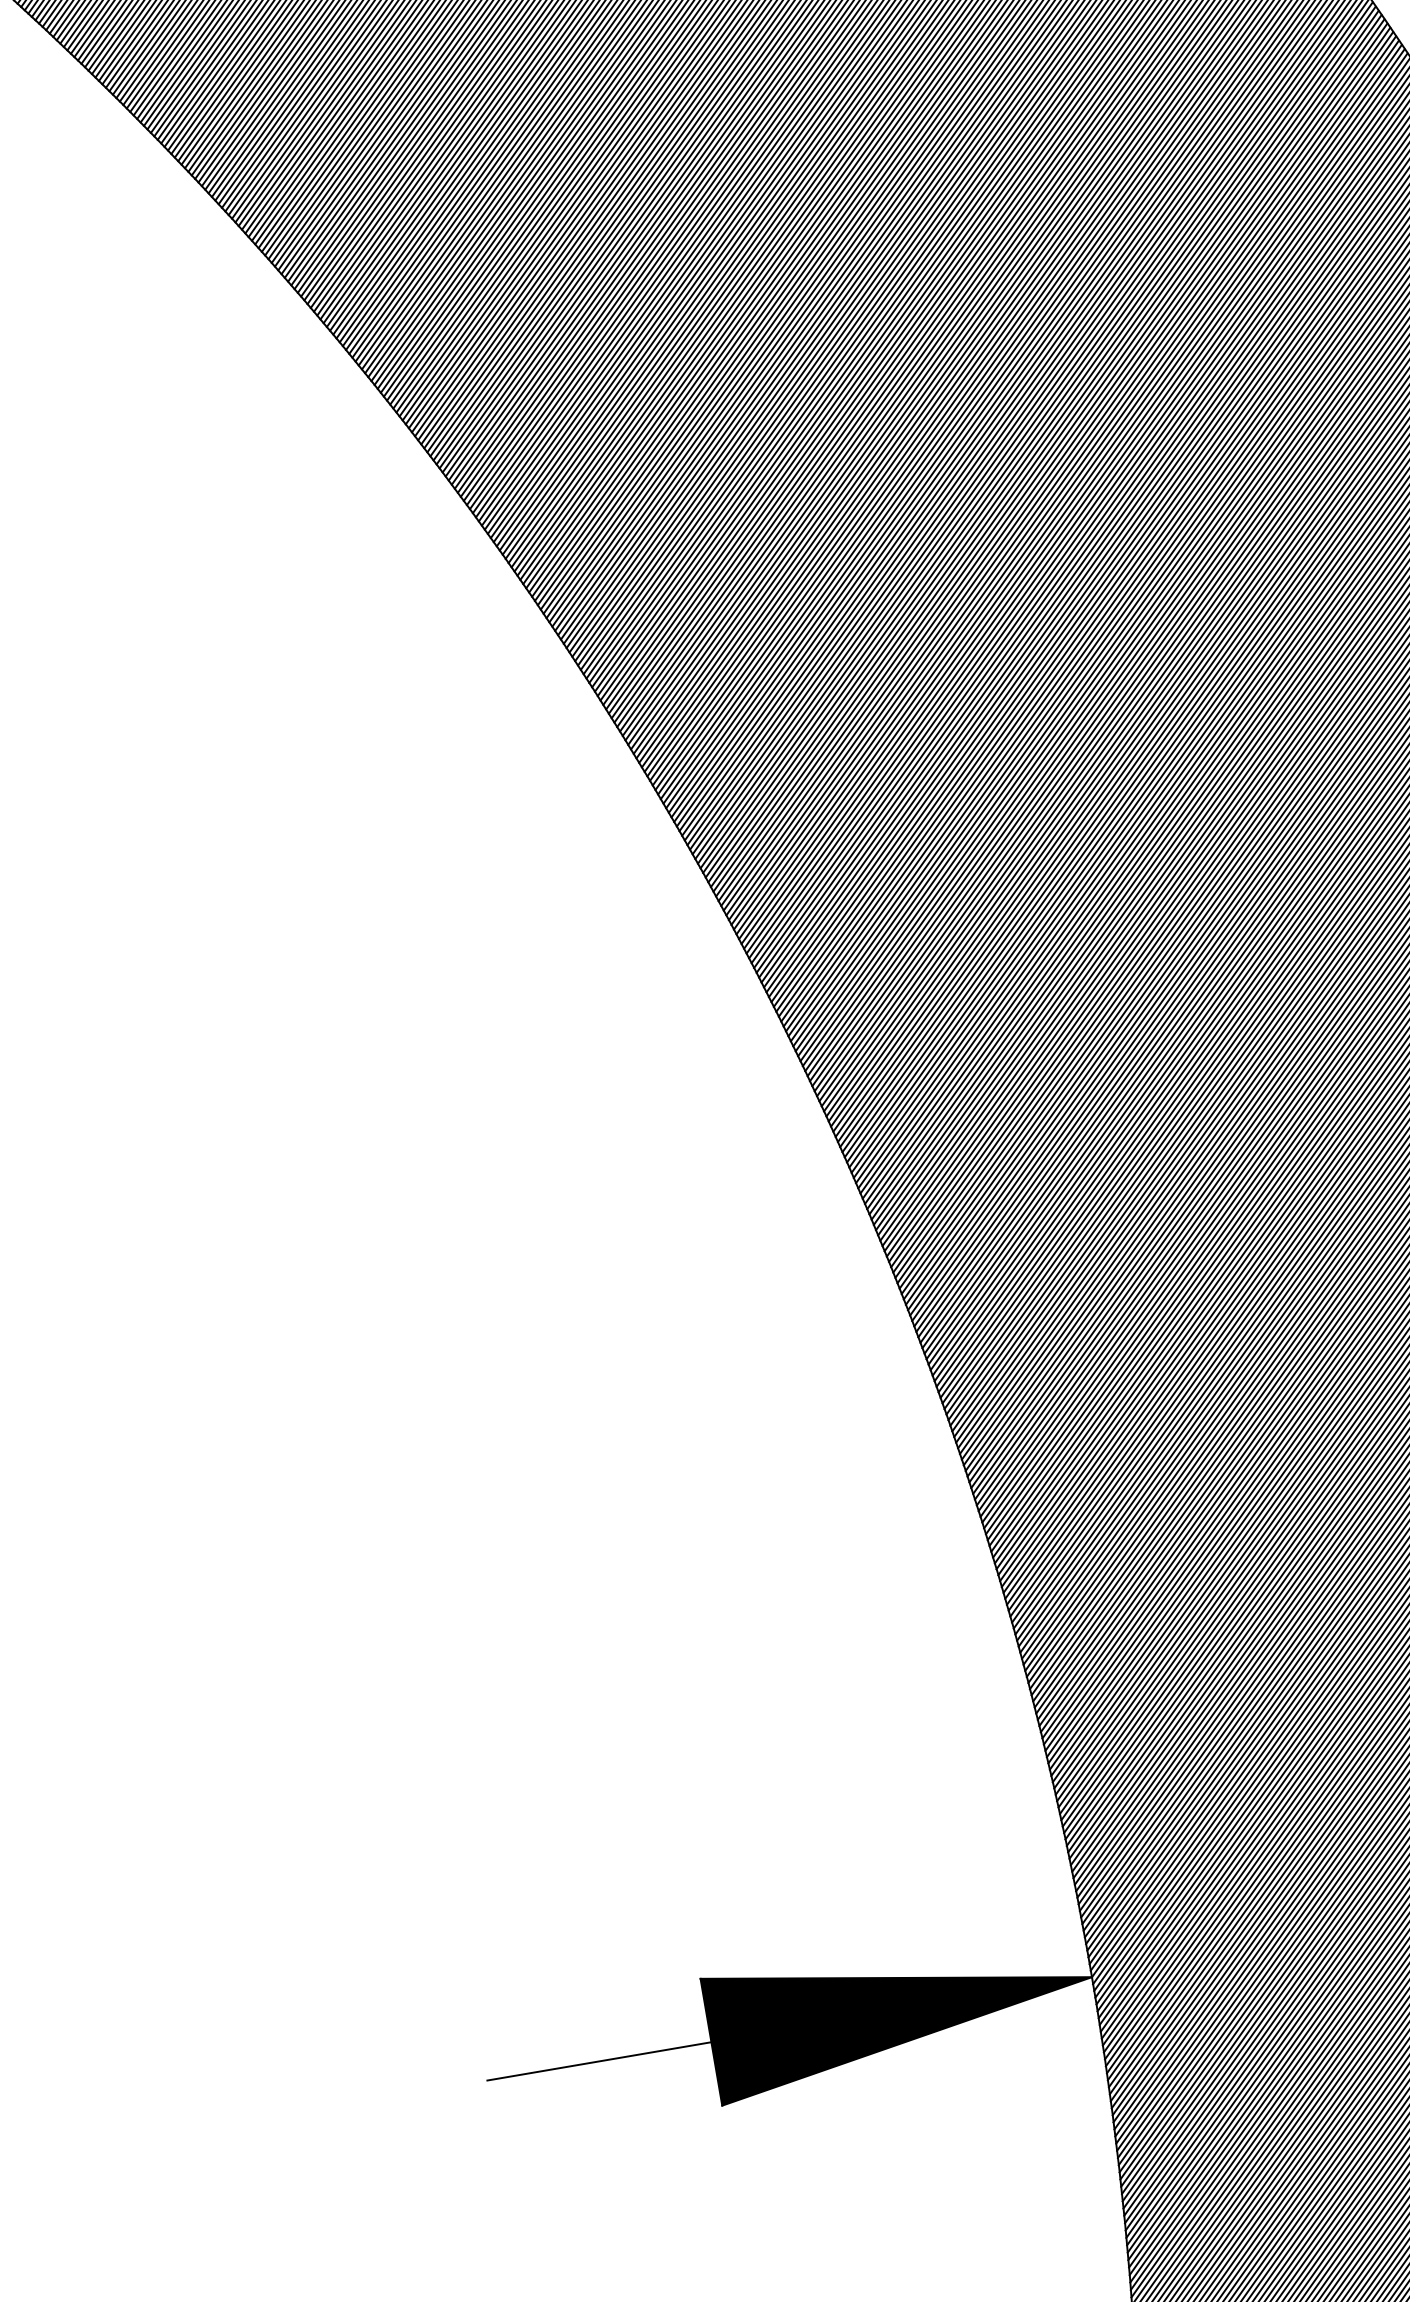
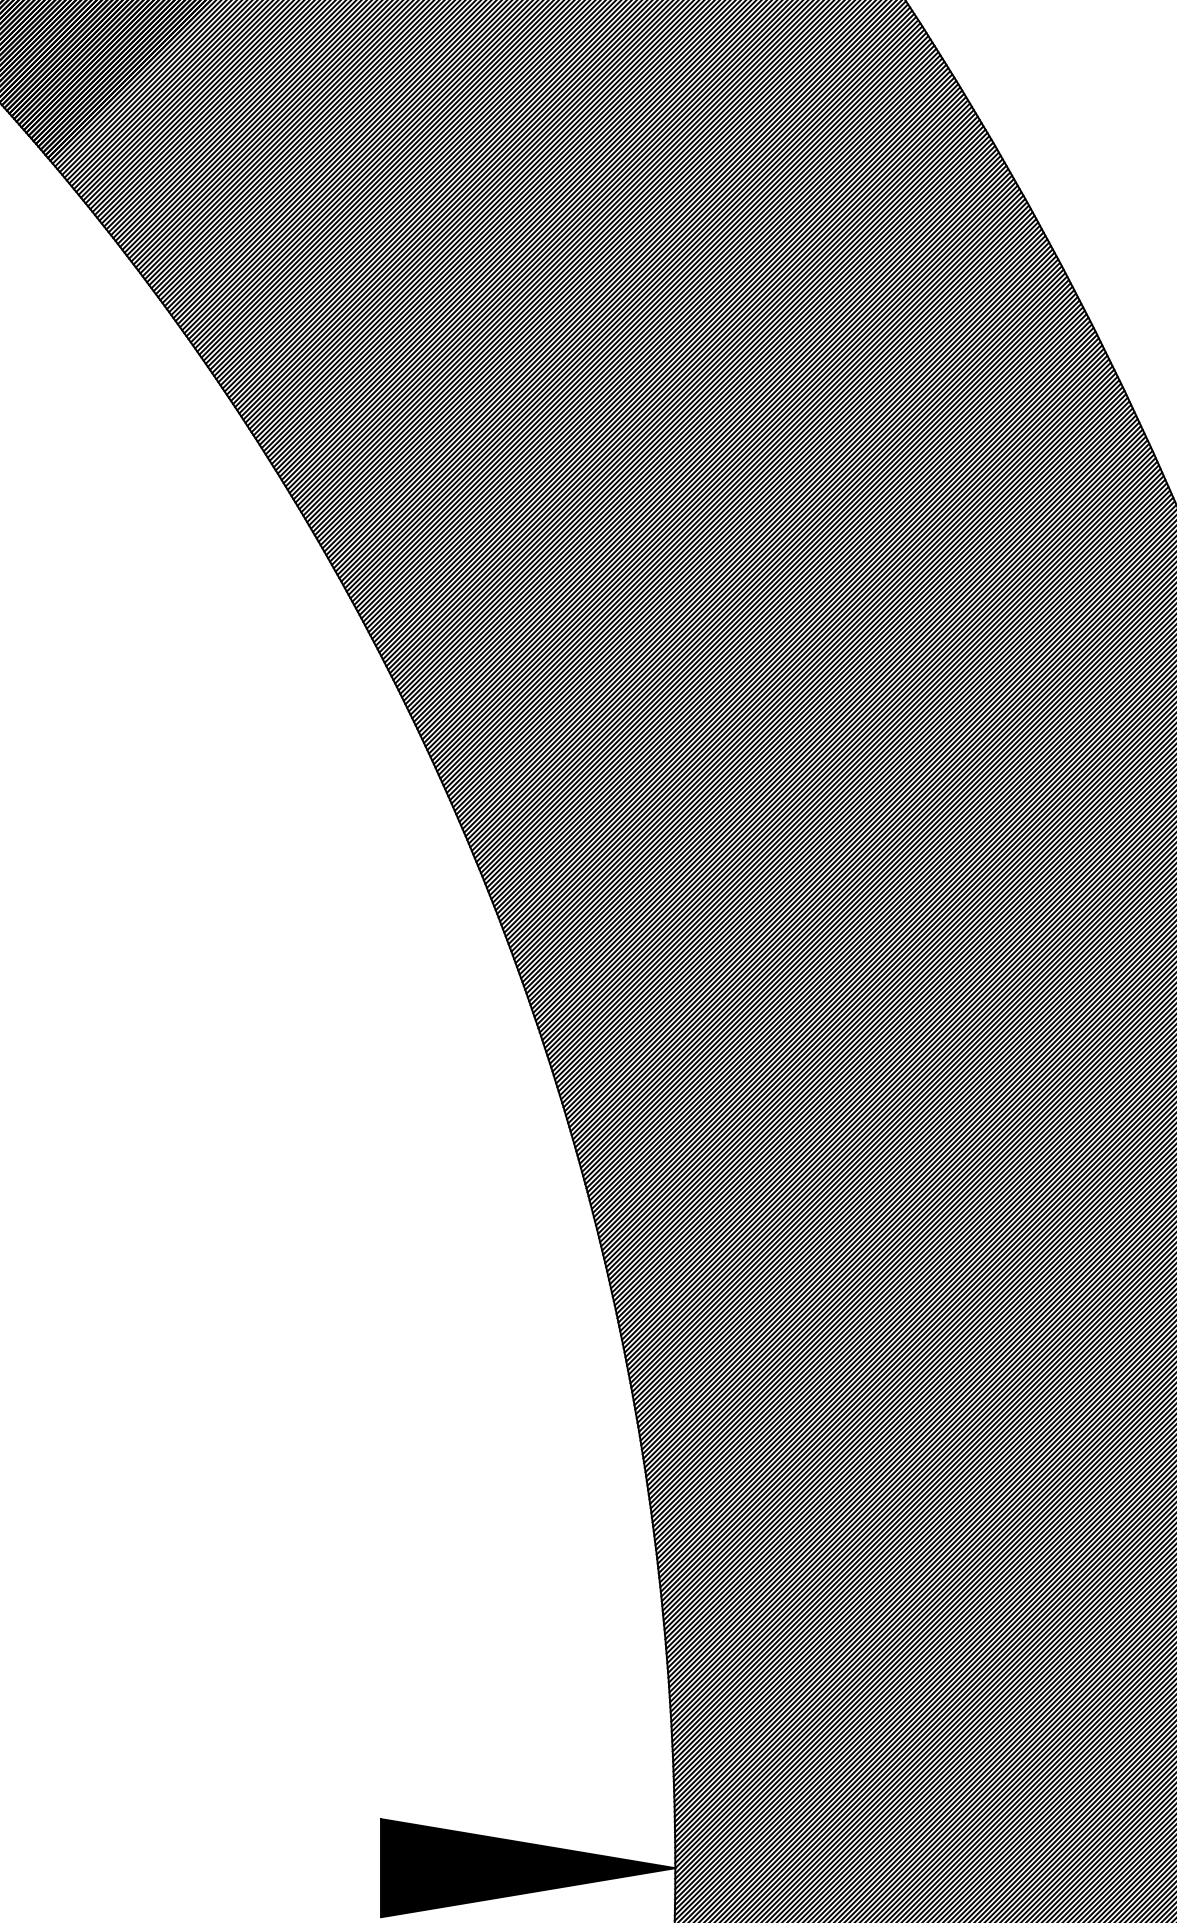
line: (598, 2061) -> (294, 1868), removed

